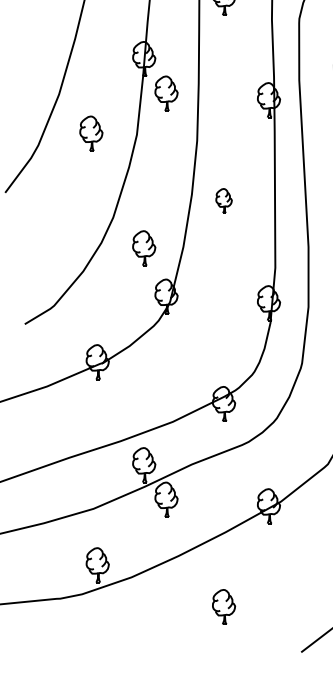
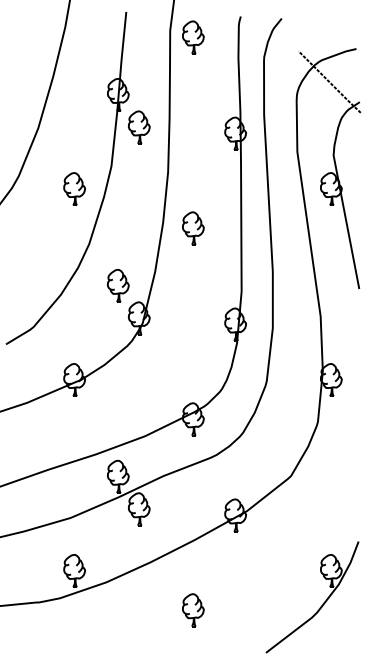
part: (91, 132) -> (74, 188), moved
part: (224, 201) -> (193, 228), size x1.43
part: (144, 247) -> (118, 285), moved

